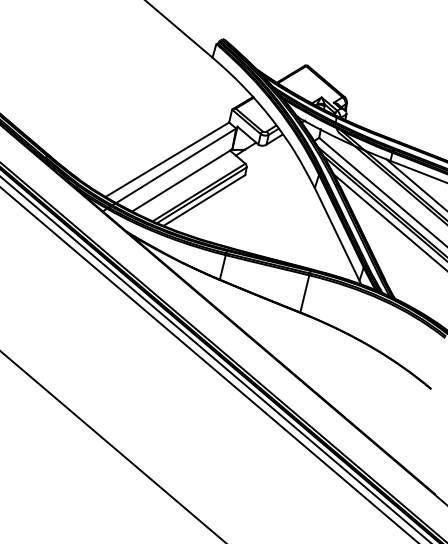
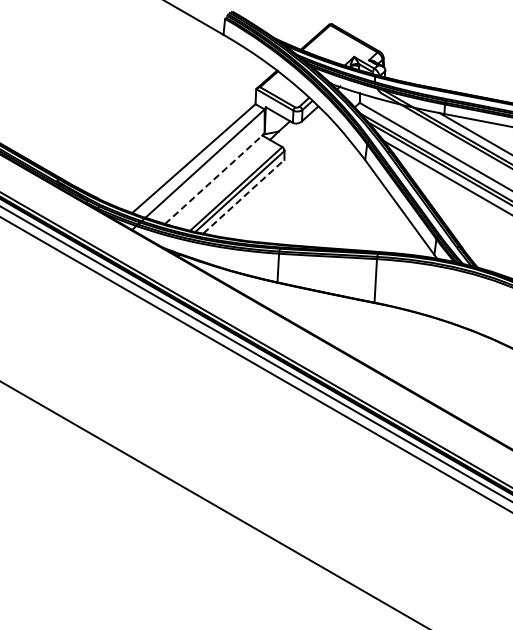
line: (181, 180) -> (214, 179), solid -> dashed
line: (204, 200) -> (243, 196), solid -> dashed

